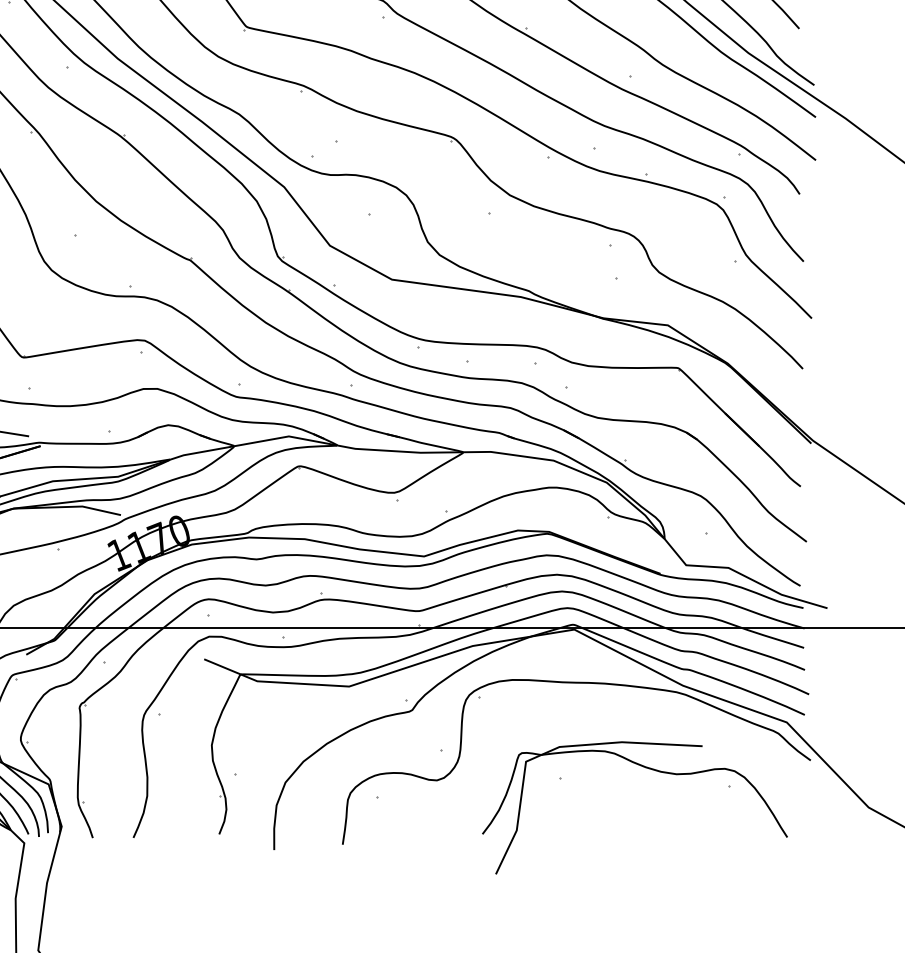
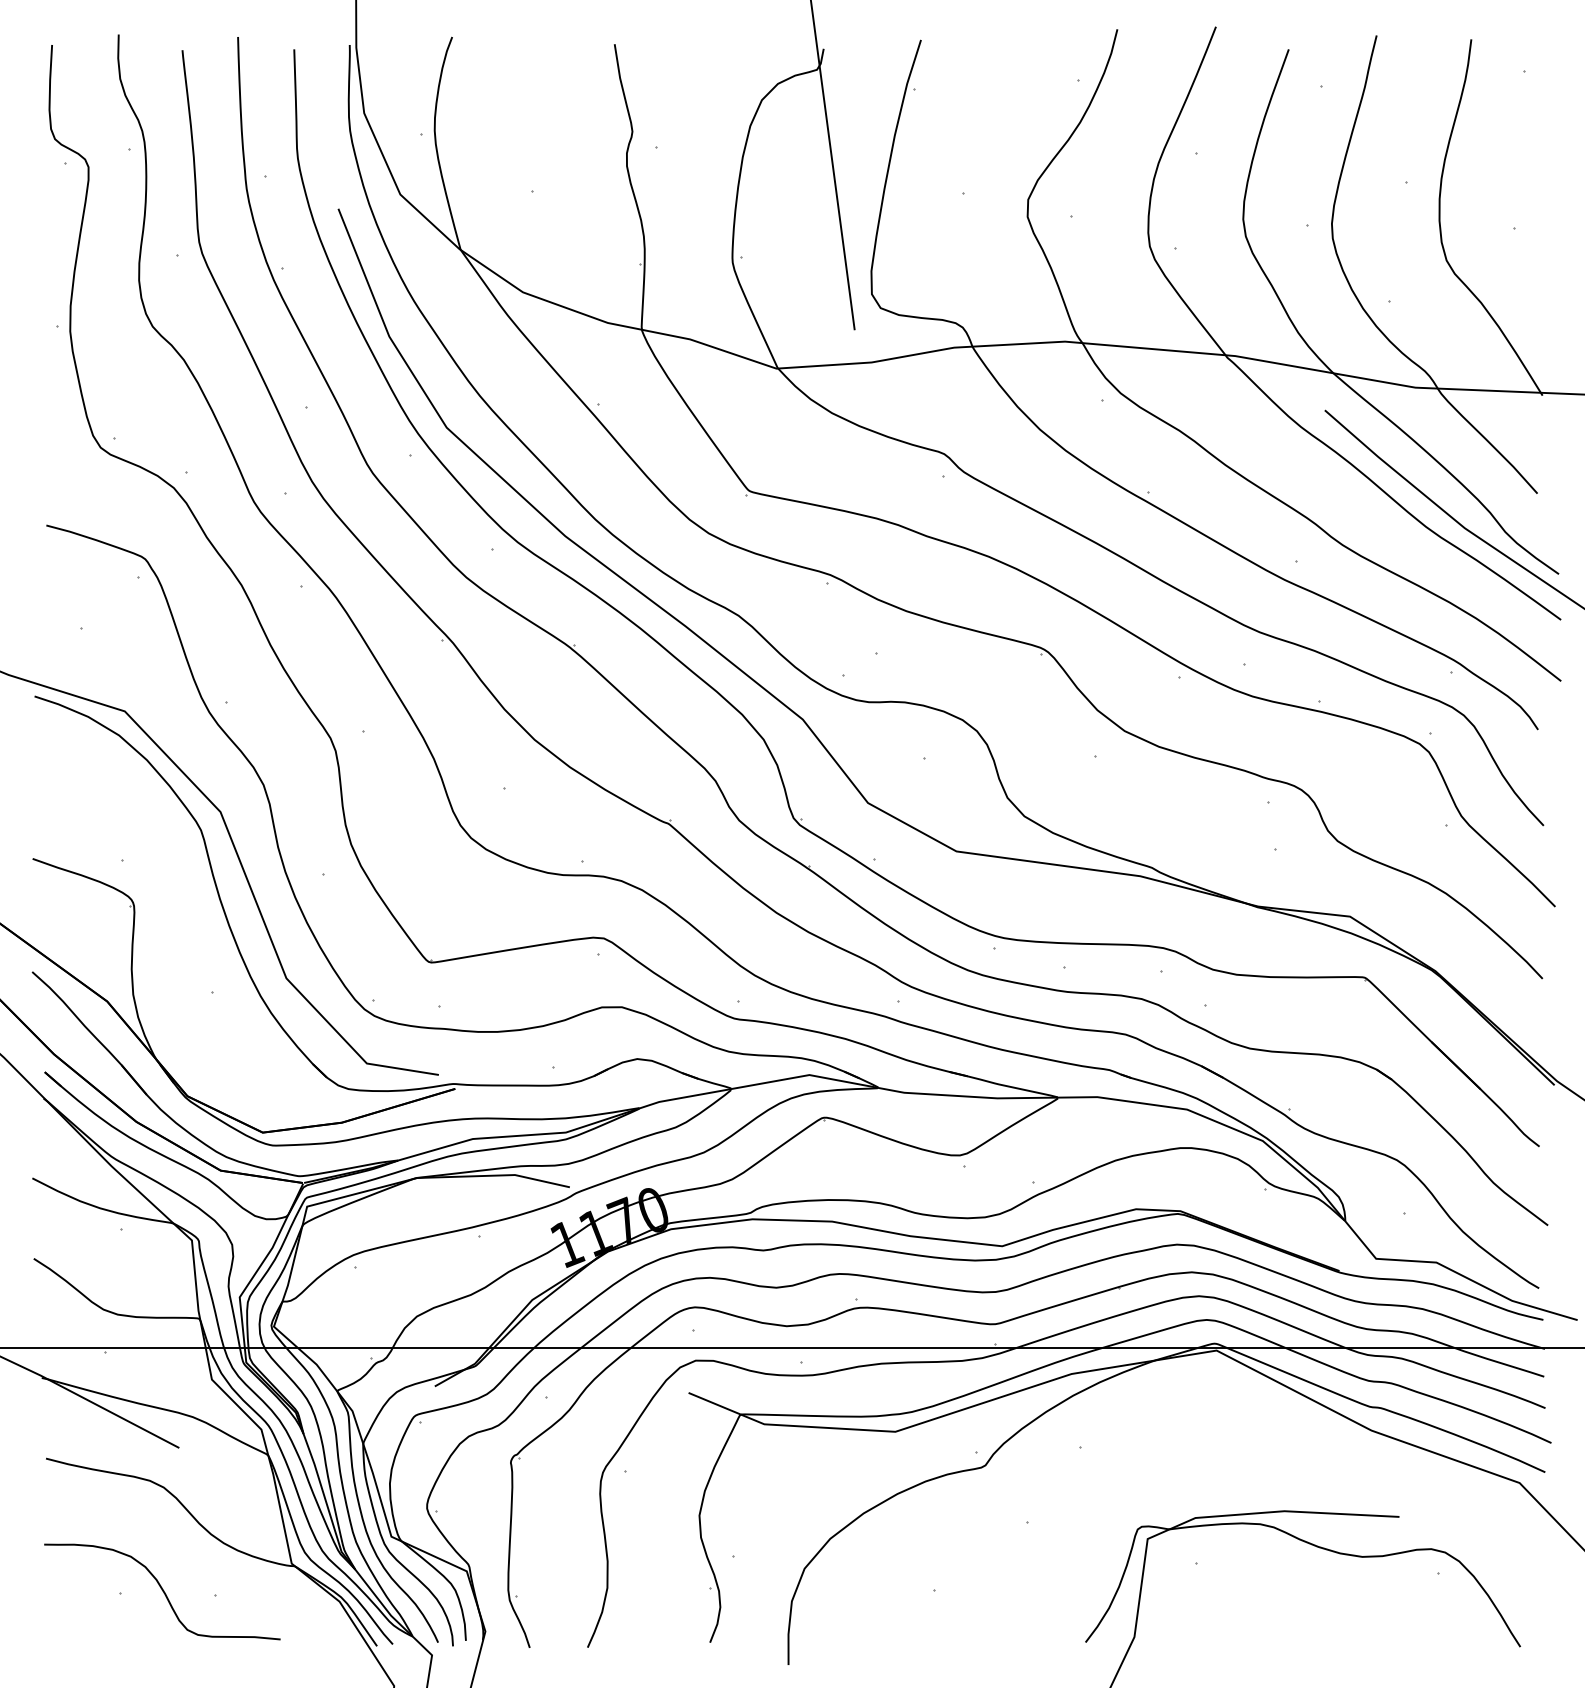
curve: (576, 683) -> (1219, 1427), removed

